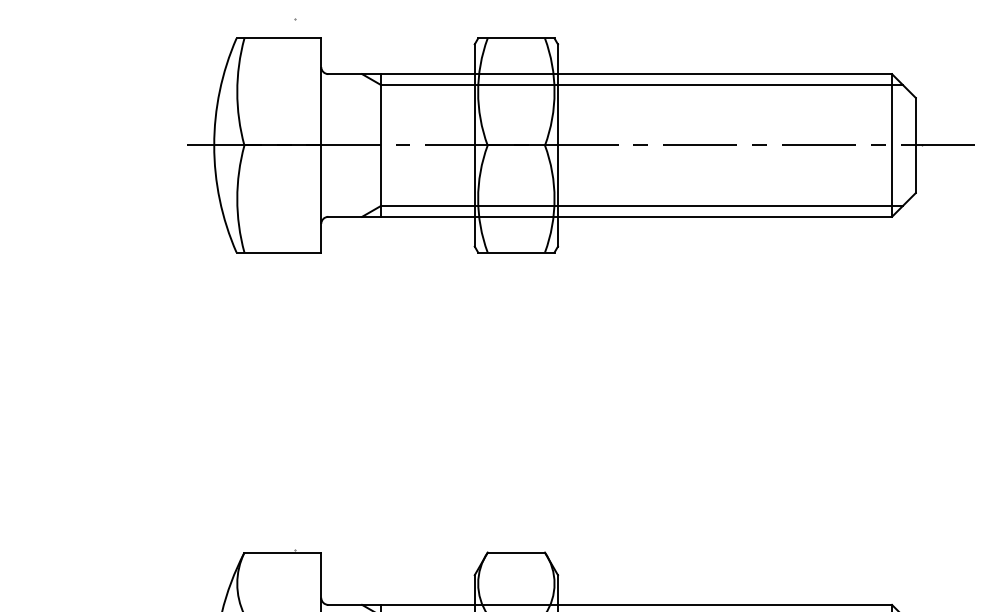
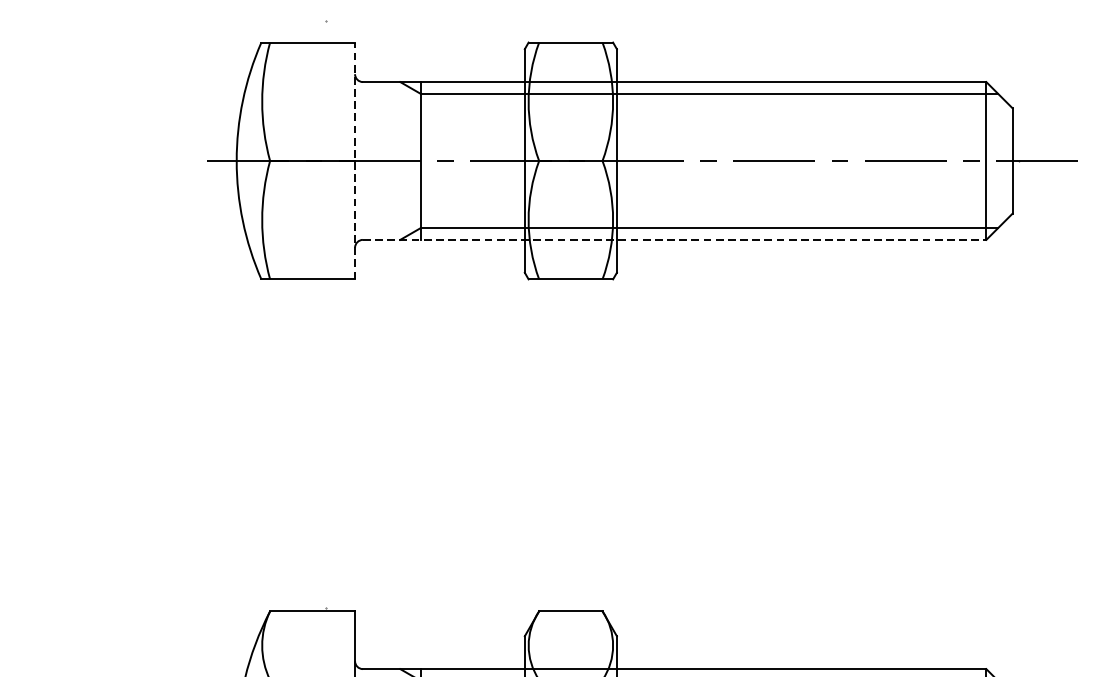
line: (321, 145) -> (355, 160), solid -> dashed
line: (610, 216) -> (674, 239), solid -> dashed

